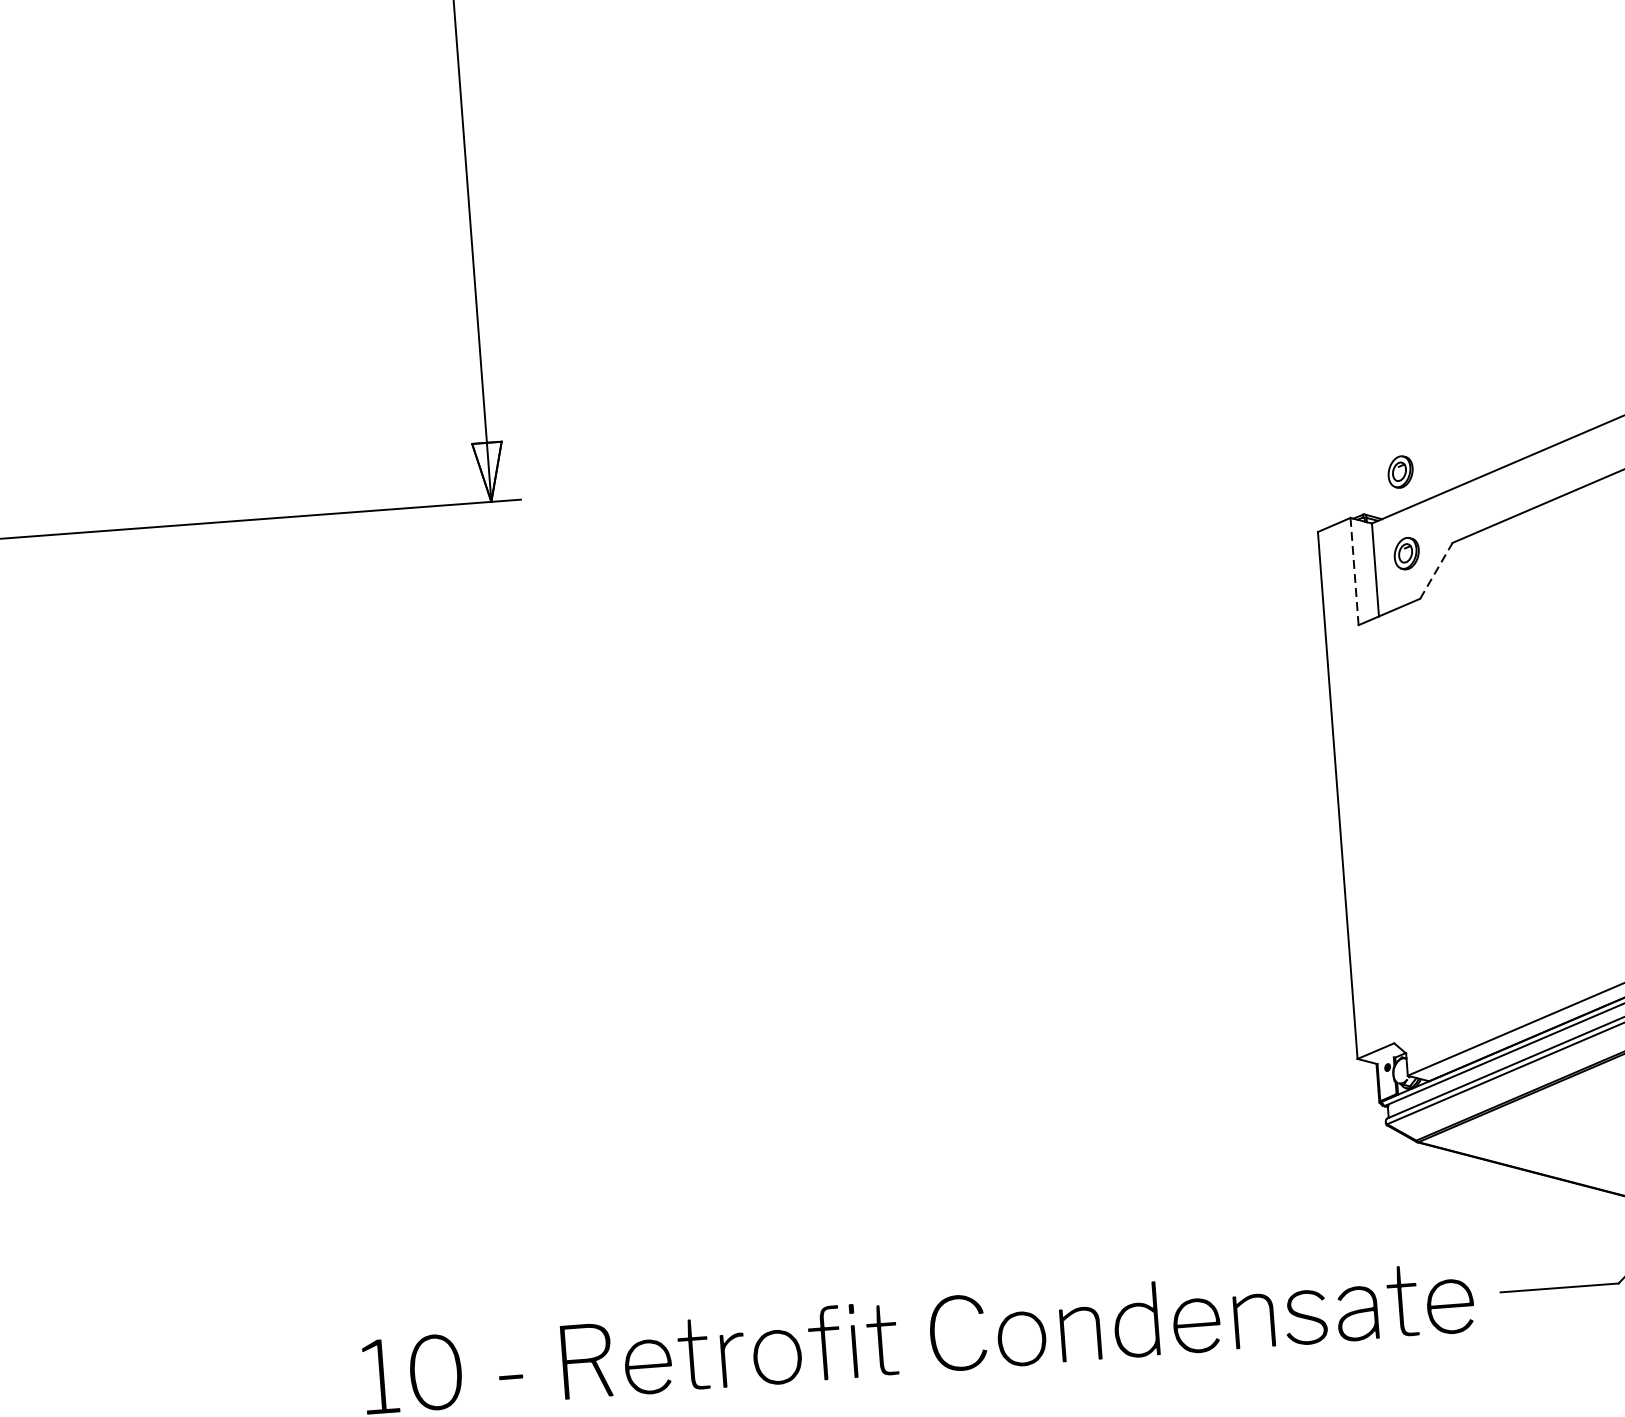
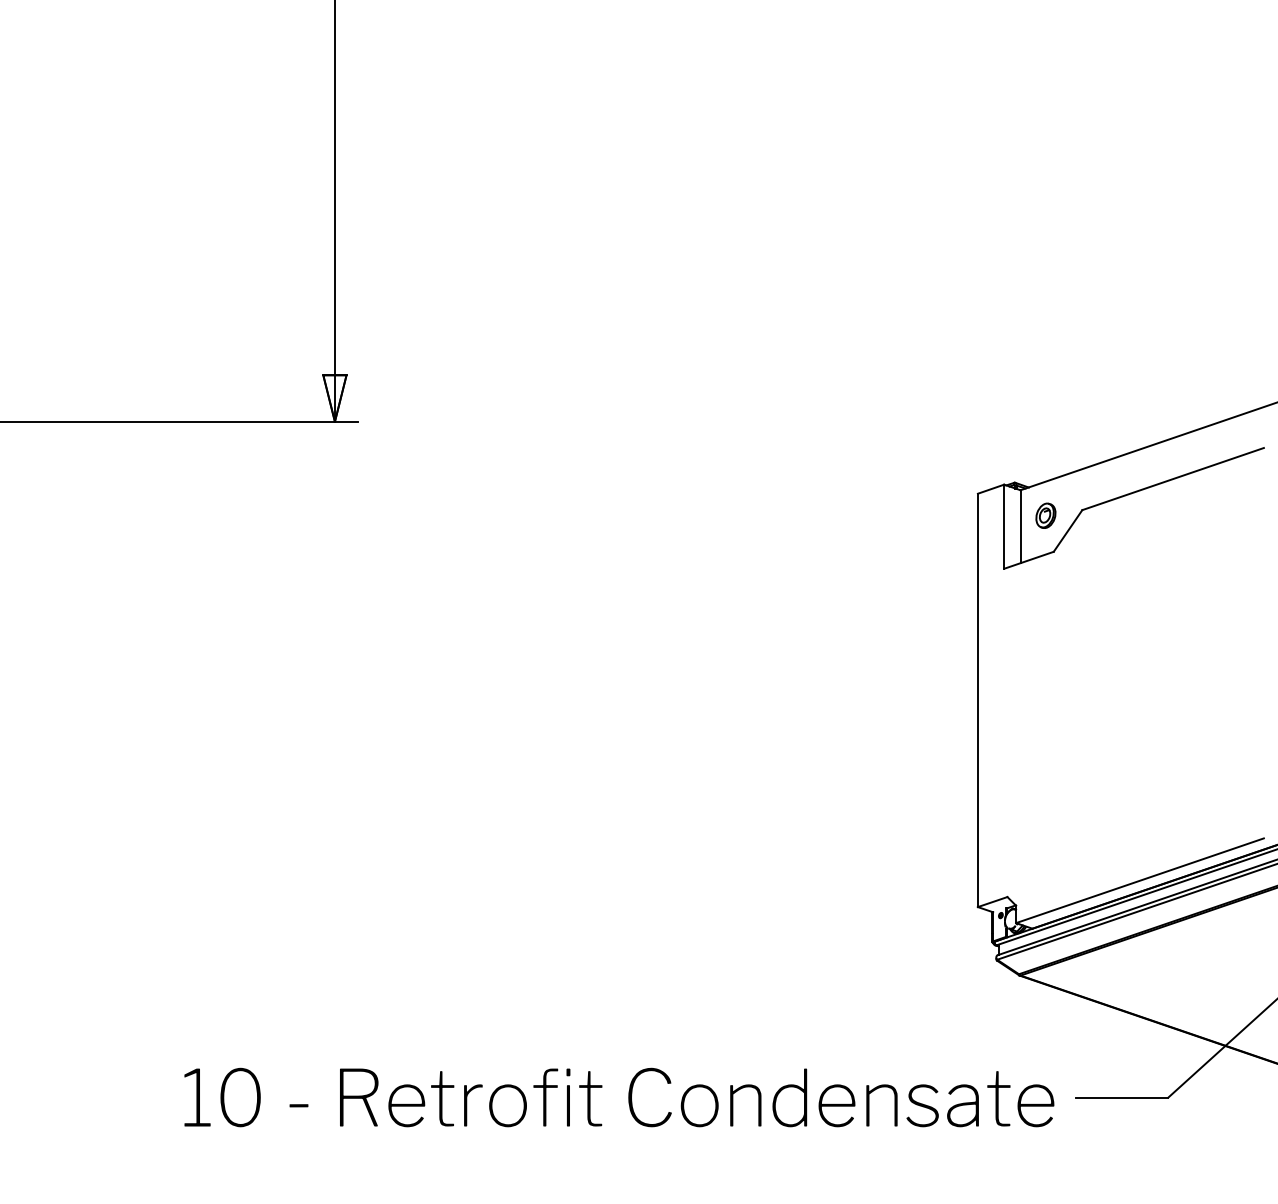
part: (1400, 471) -> (1045, 451), removed
line: (1436, 570) -> (1068, 530), dashed -> solid
line: (1355, 572) -> (1004, 527), dashed -> solid

